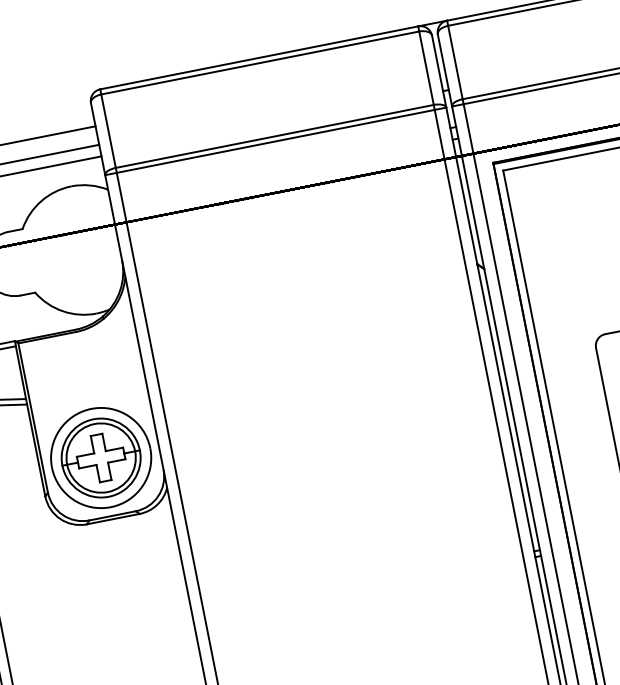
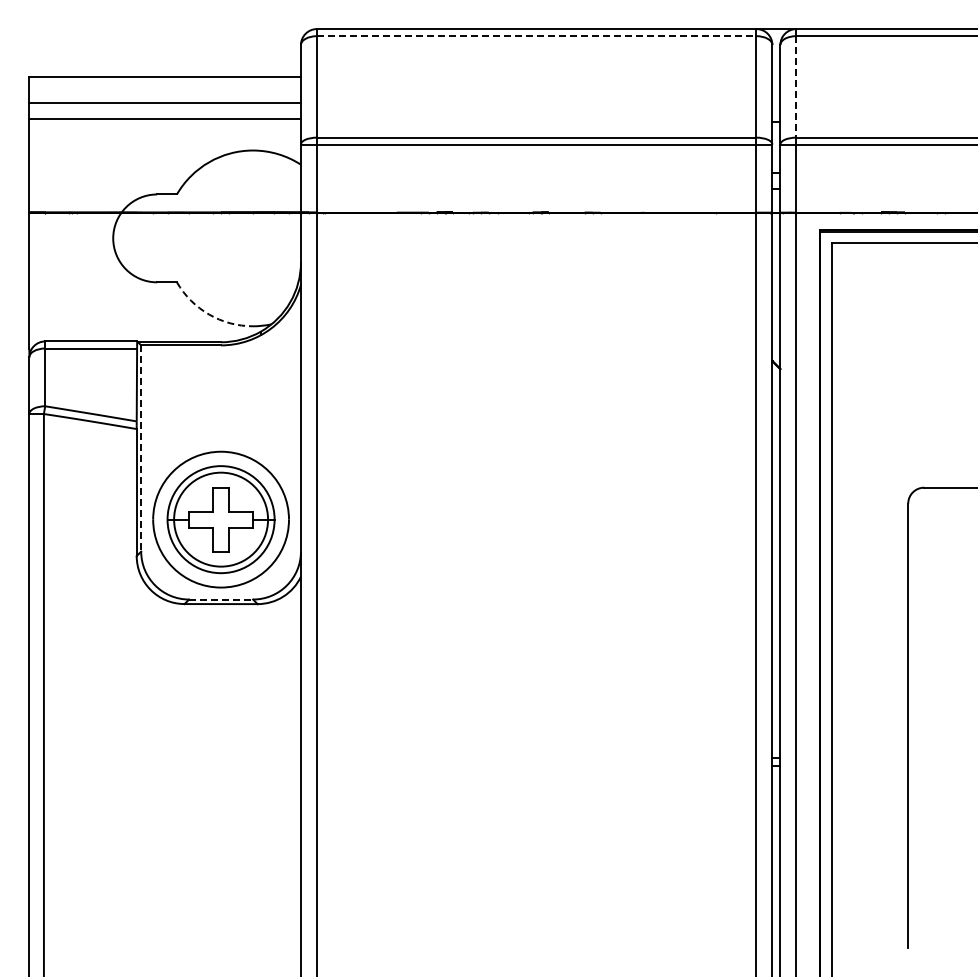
line: (455, 62) -> (796, 86), solid -> dashed
line: (260, 63) -> (536, 36), solid -> dashed
arc: (63, 311) -> (209, 314), solid -> dashed
line: (33, 418) -> (141, 449), solid -> dashed
line: (112, 515) -> (221, 599), solid -> dashed

